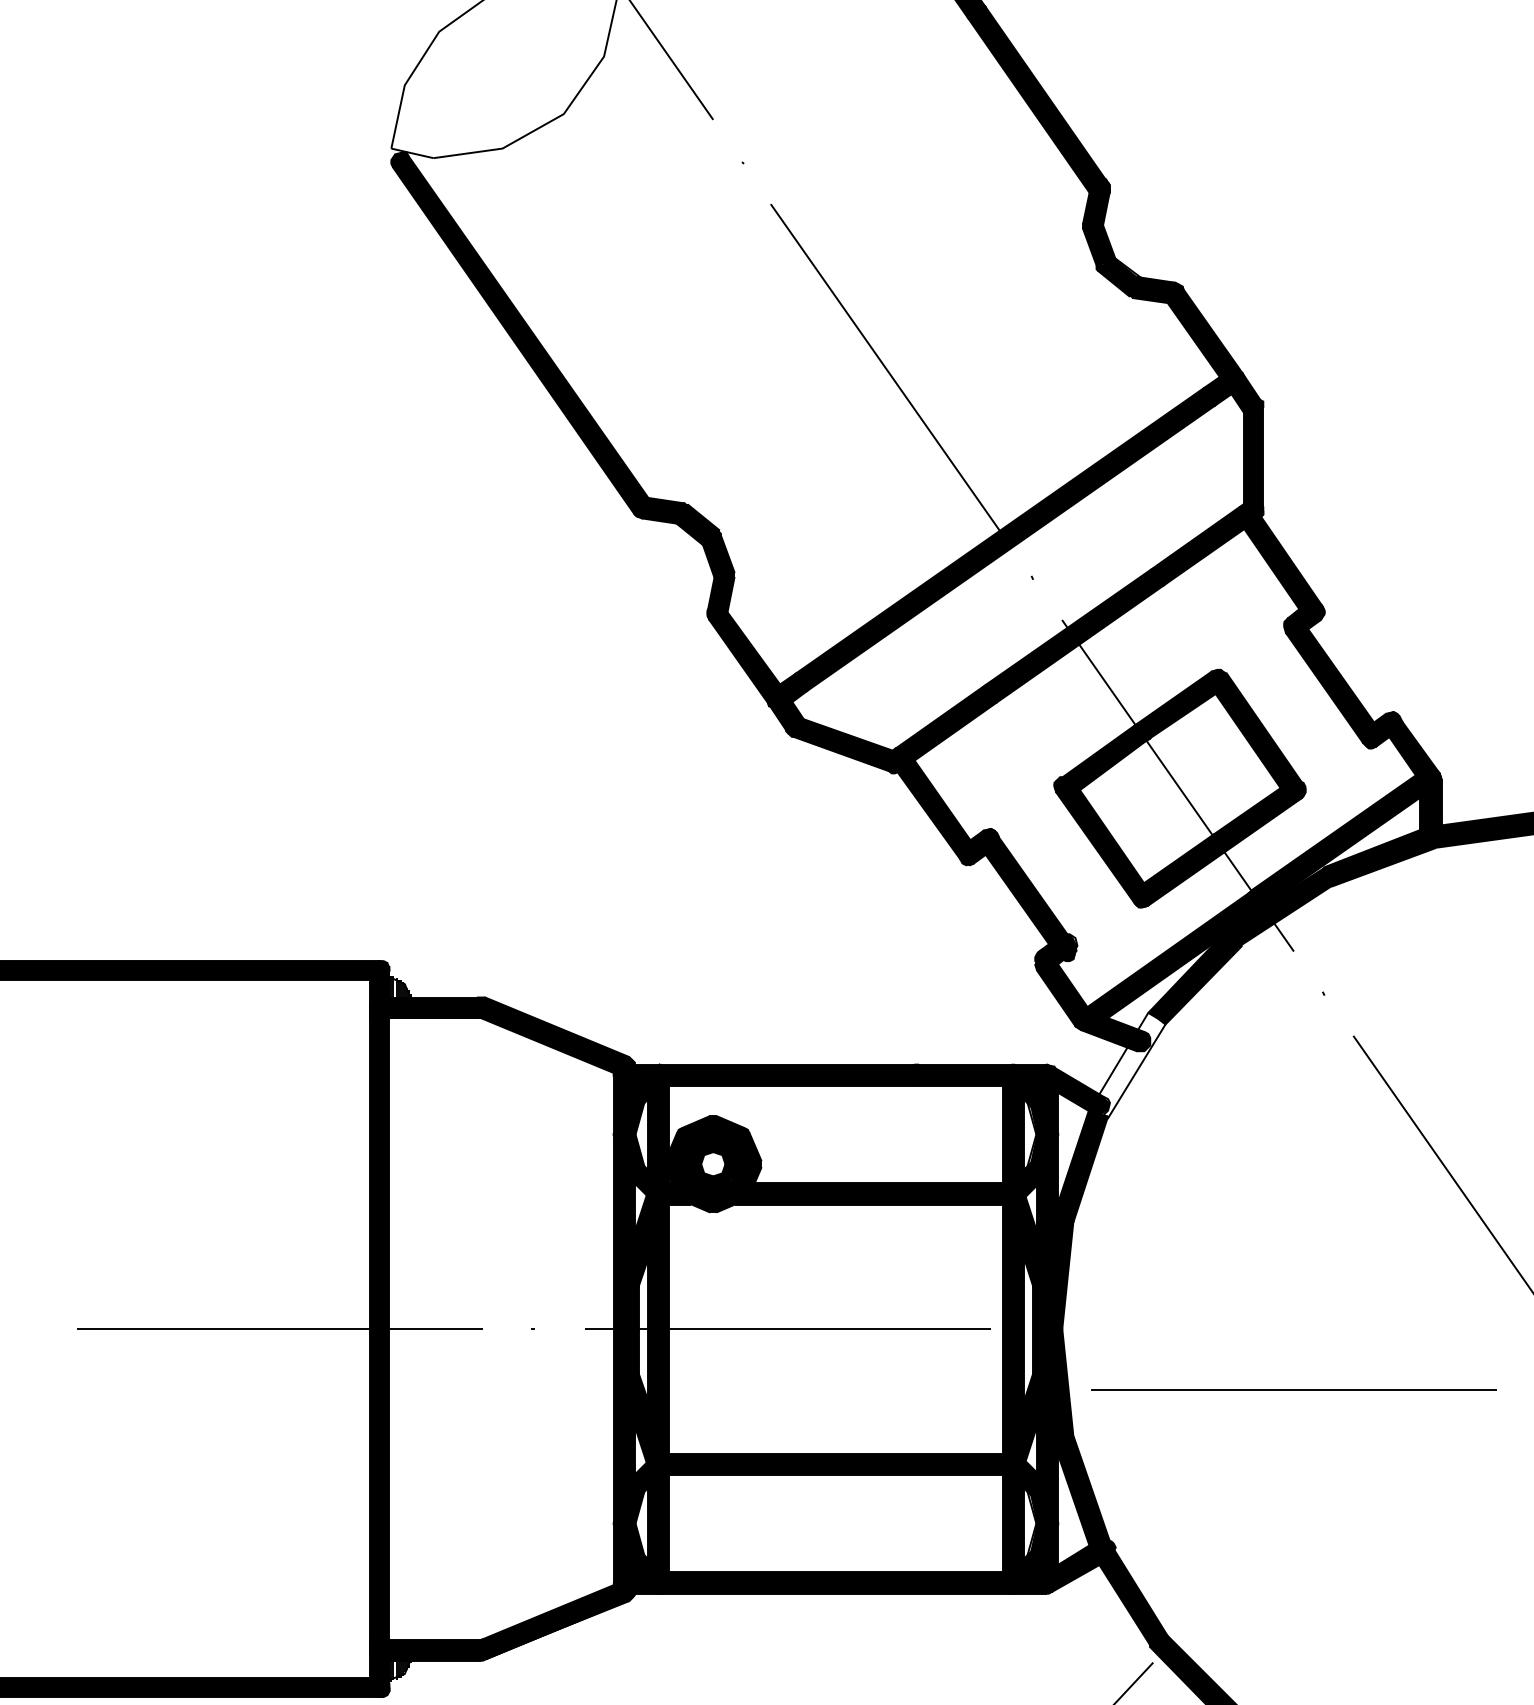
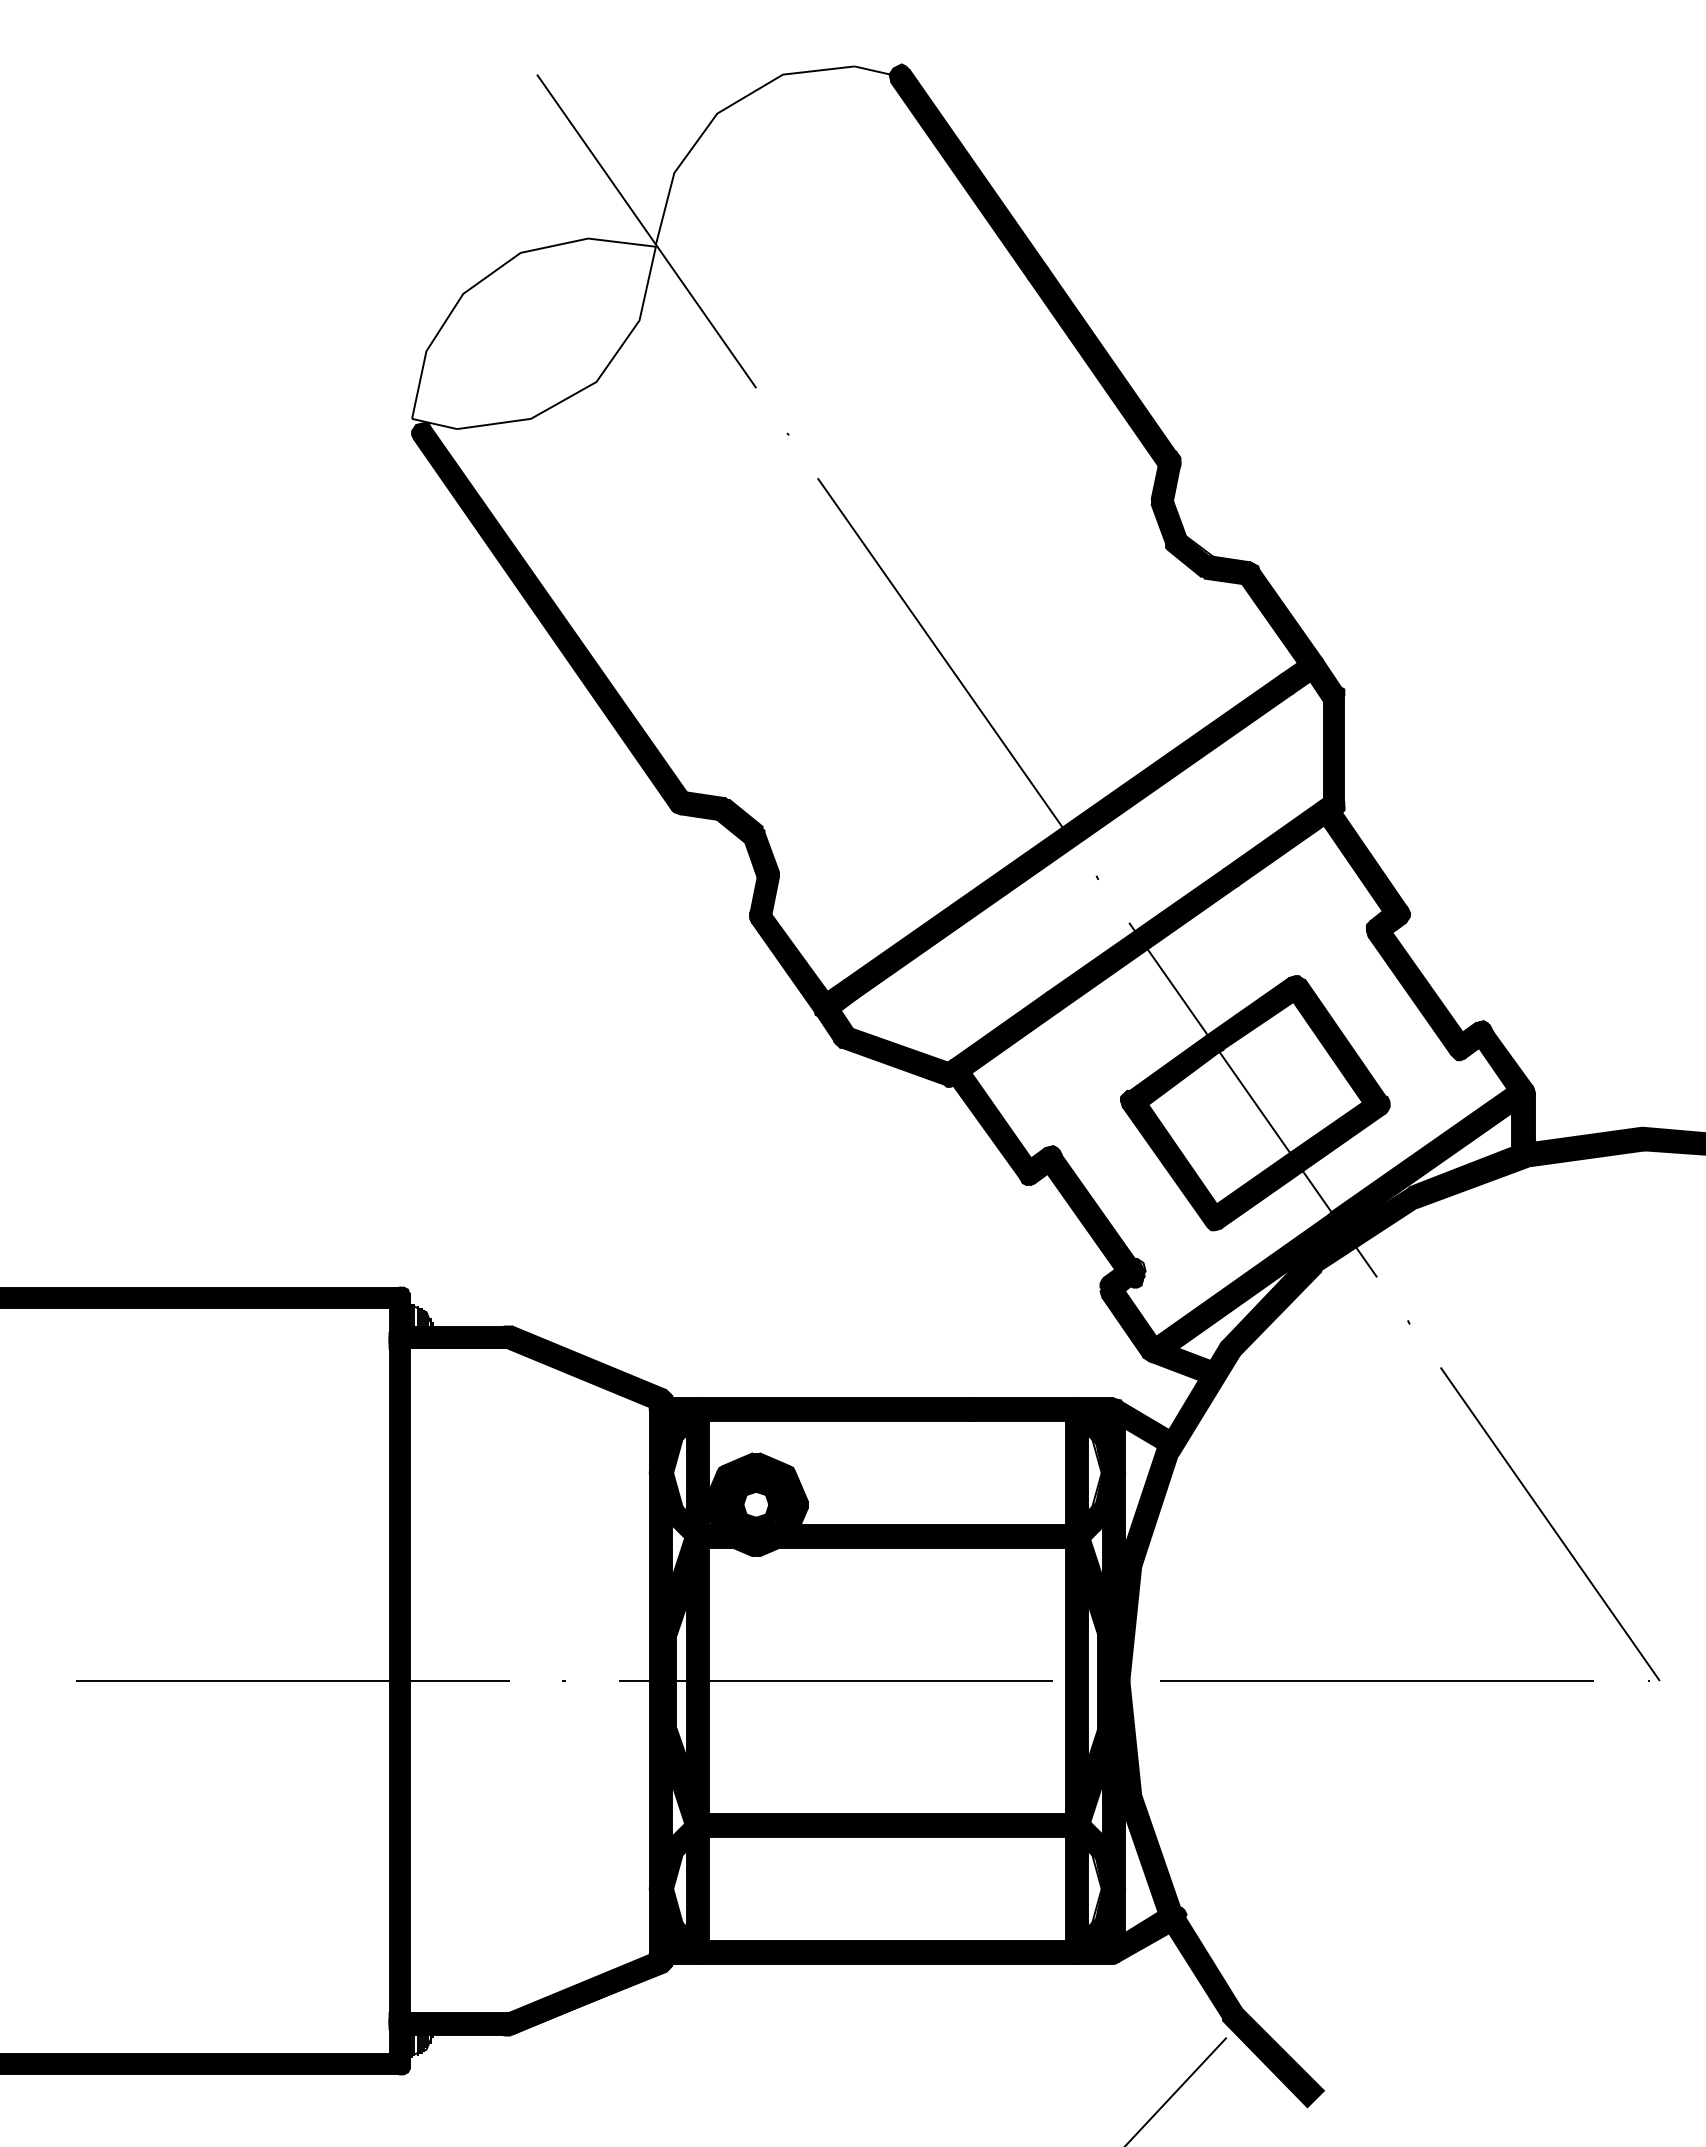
fill: (1127, 1064) -> (1199, 1398), added
line: (1293, 1389) -> (1376, 1680), moved

